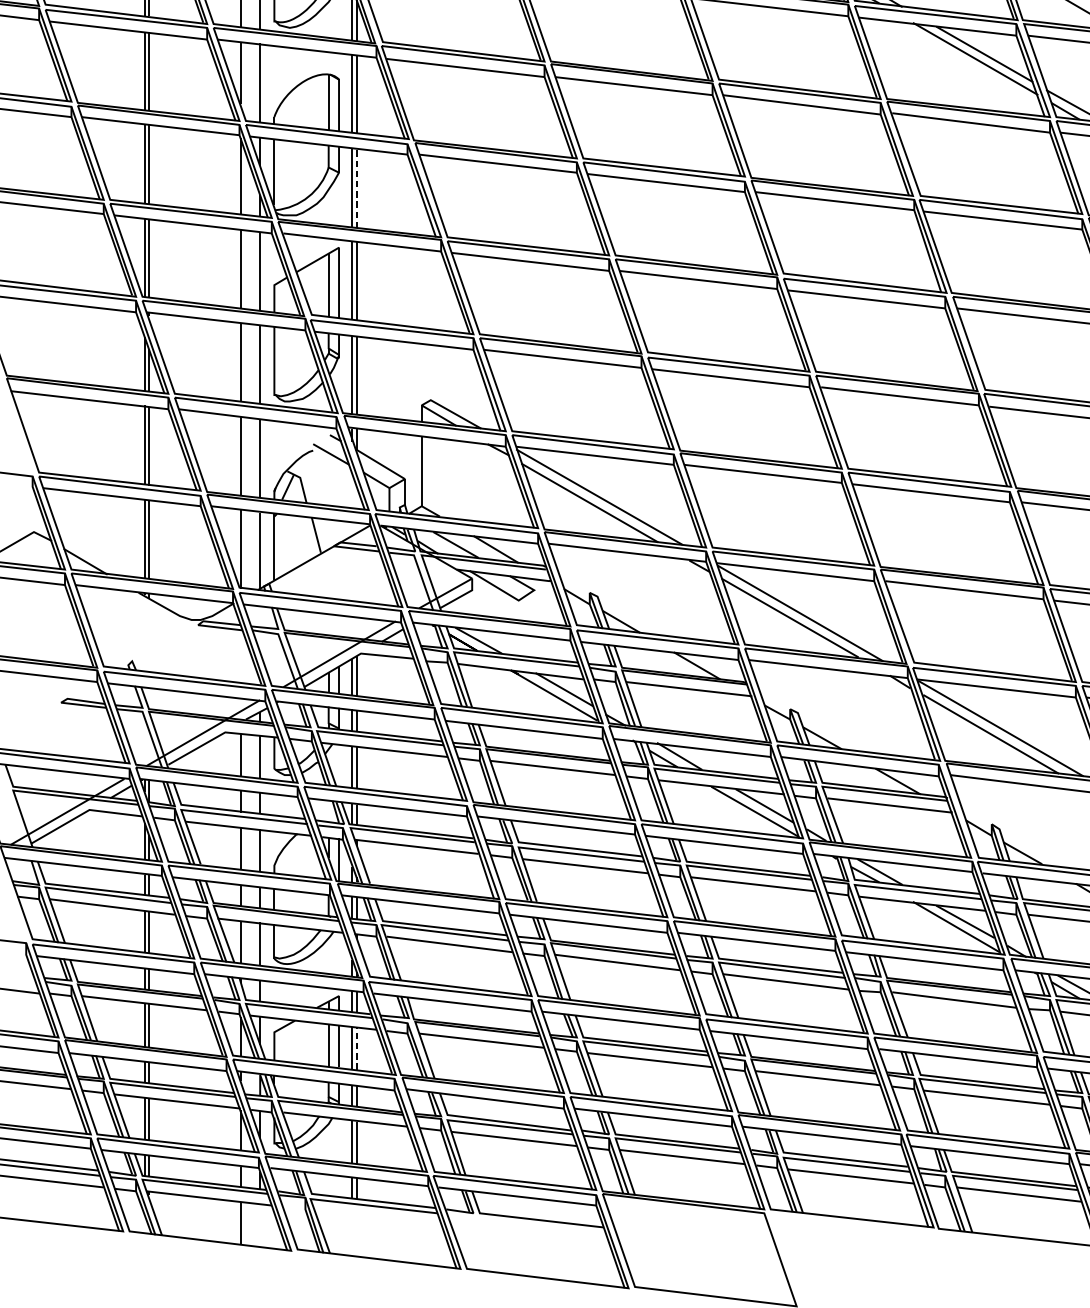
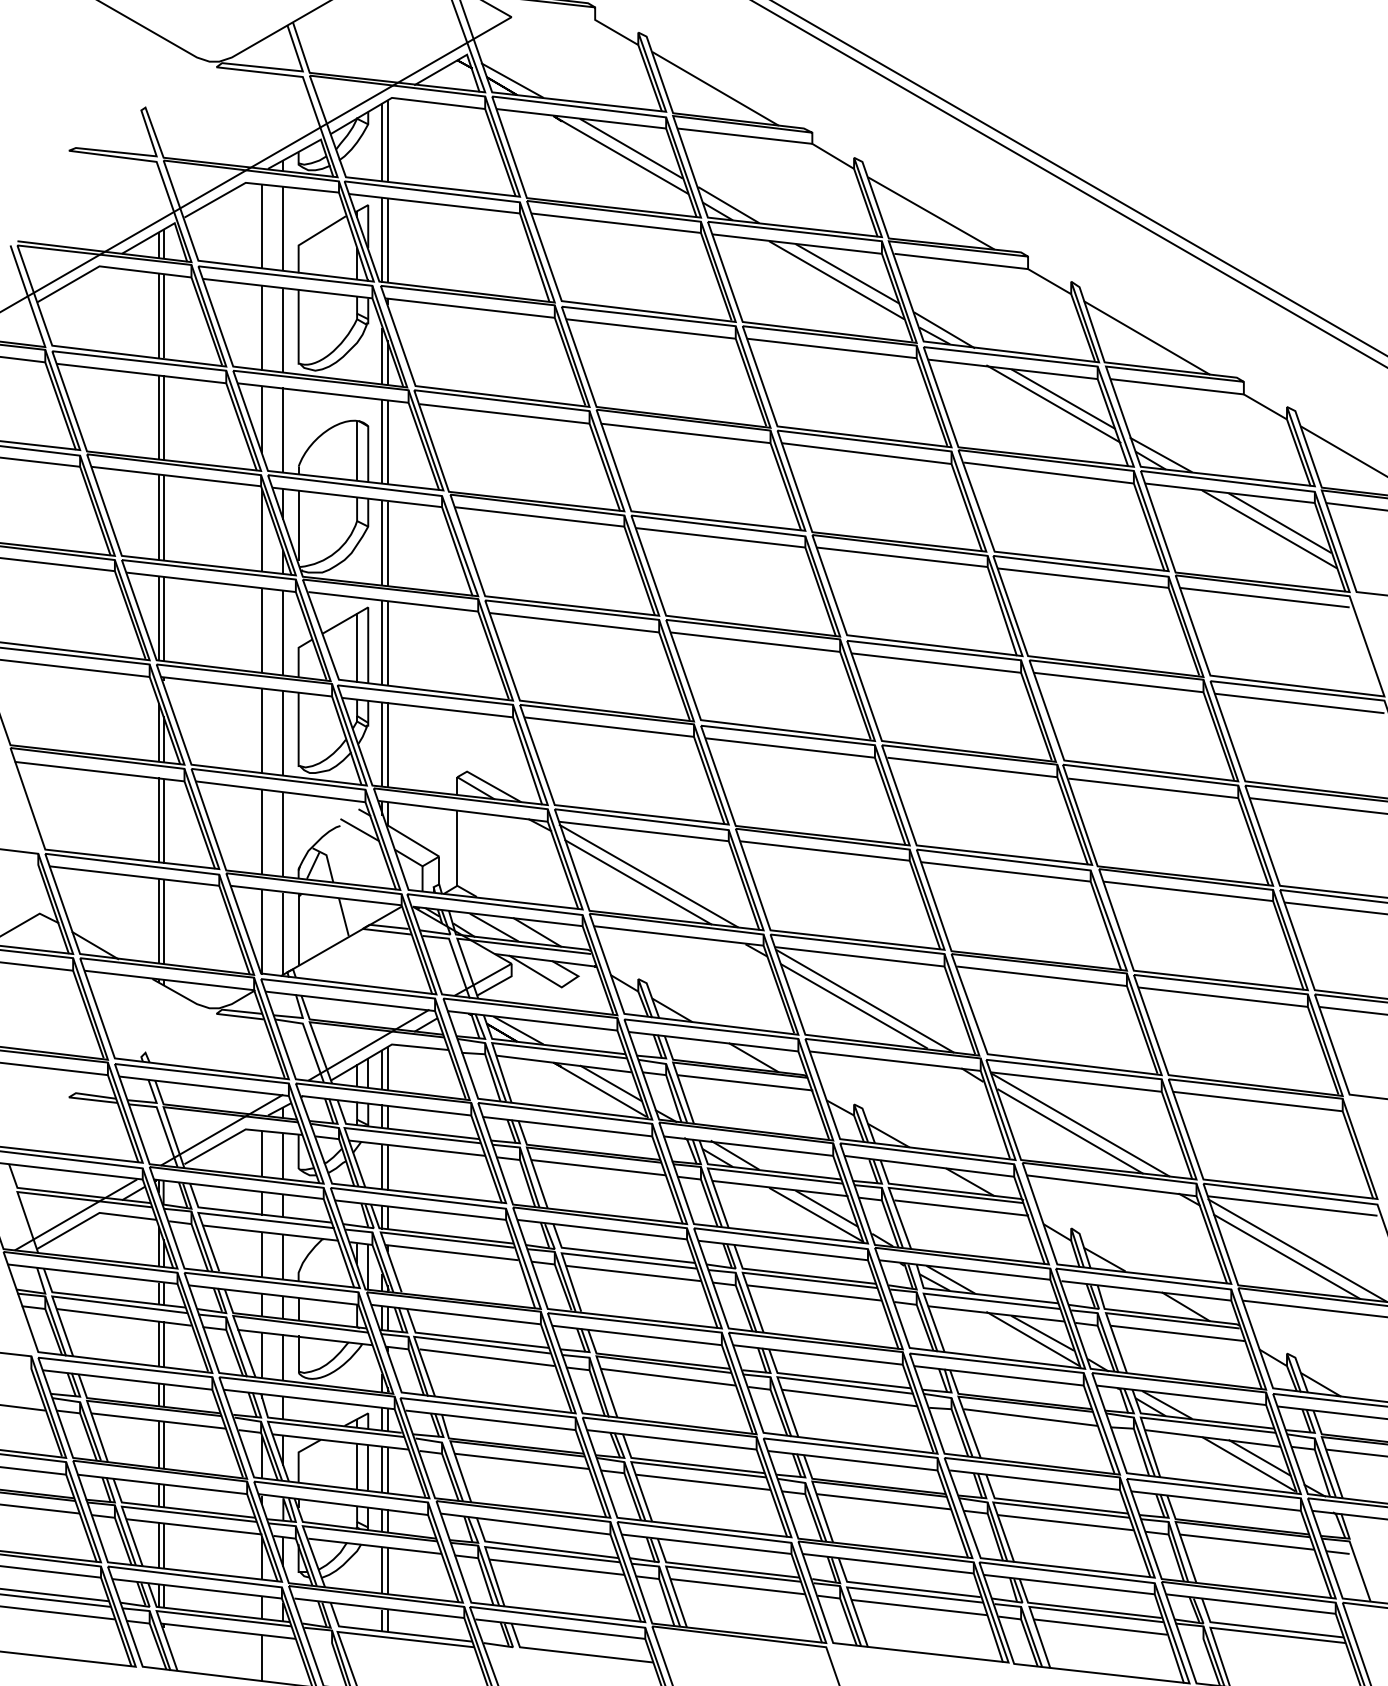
line: (356, 188) -> (387, 543), dashed -> solid
line: (356, 1048) -> (387, 1469), dashed -> solid

